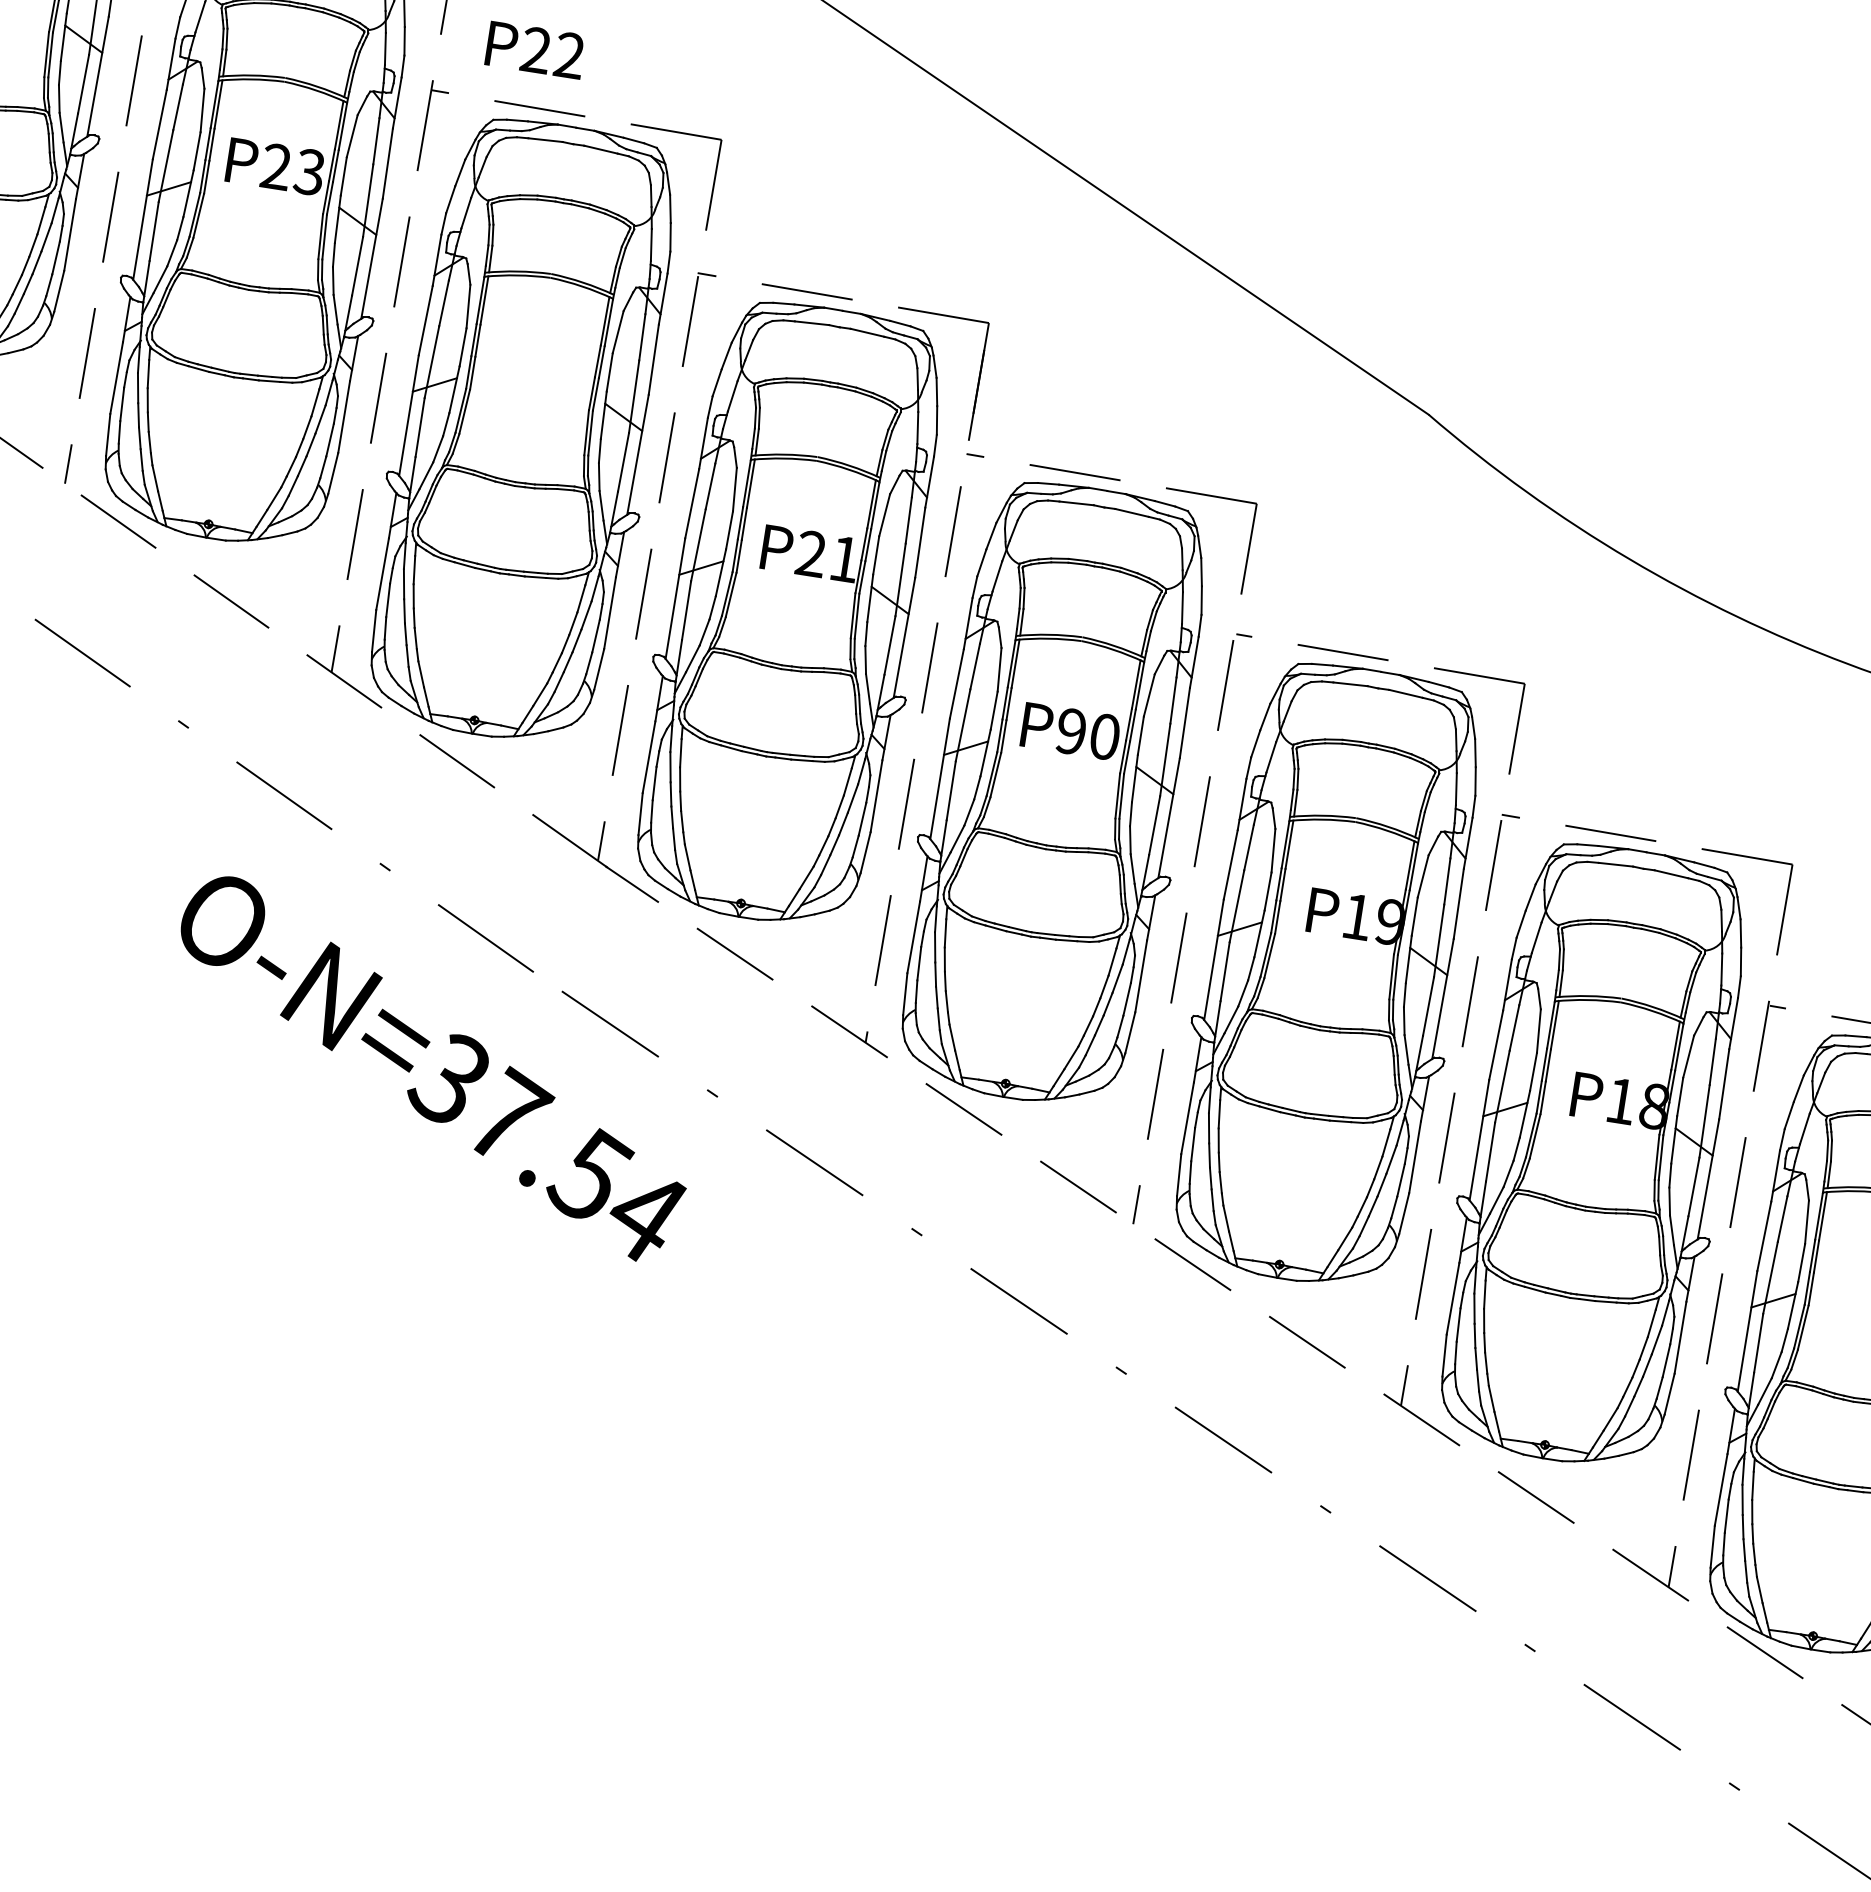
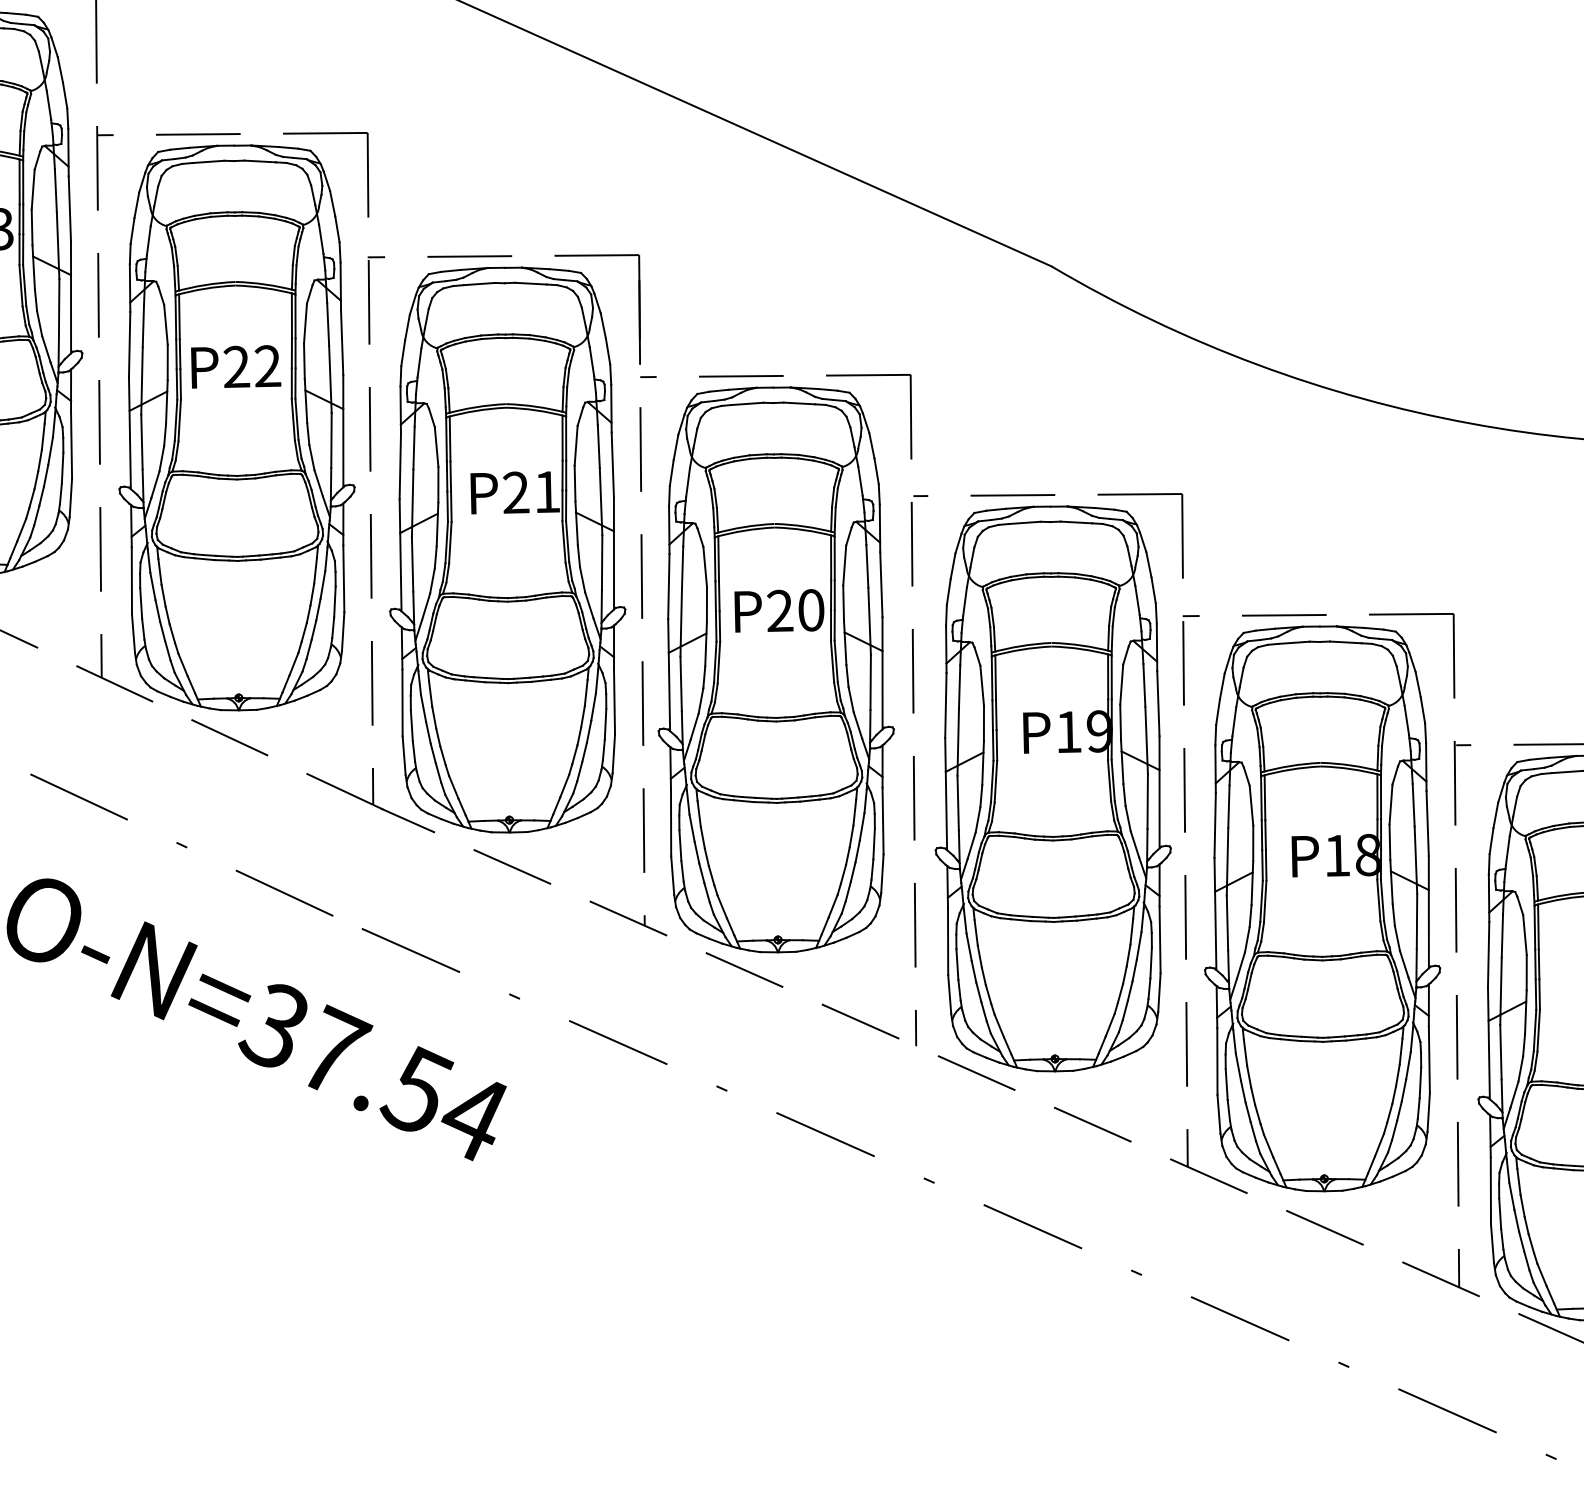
text: (533, 49) -> (234, 366), moved
text: (1069, 731) -> (778, 611), P90 -> P20

